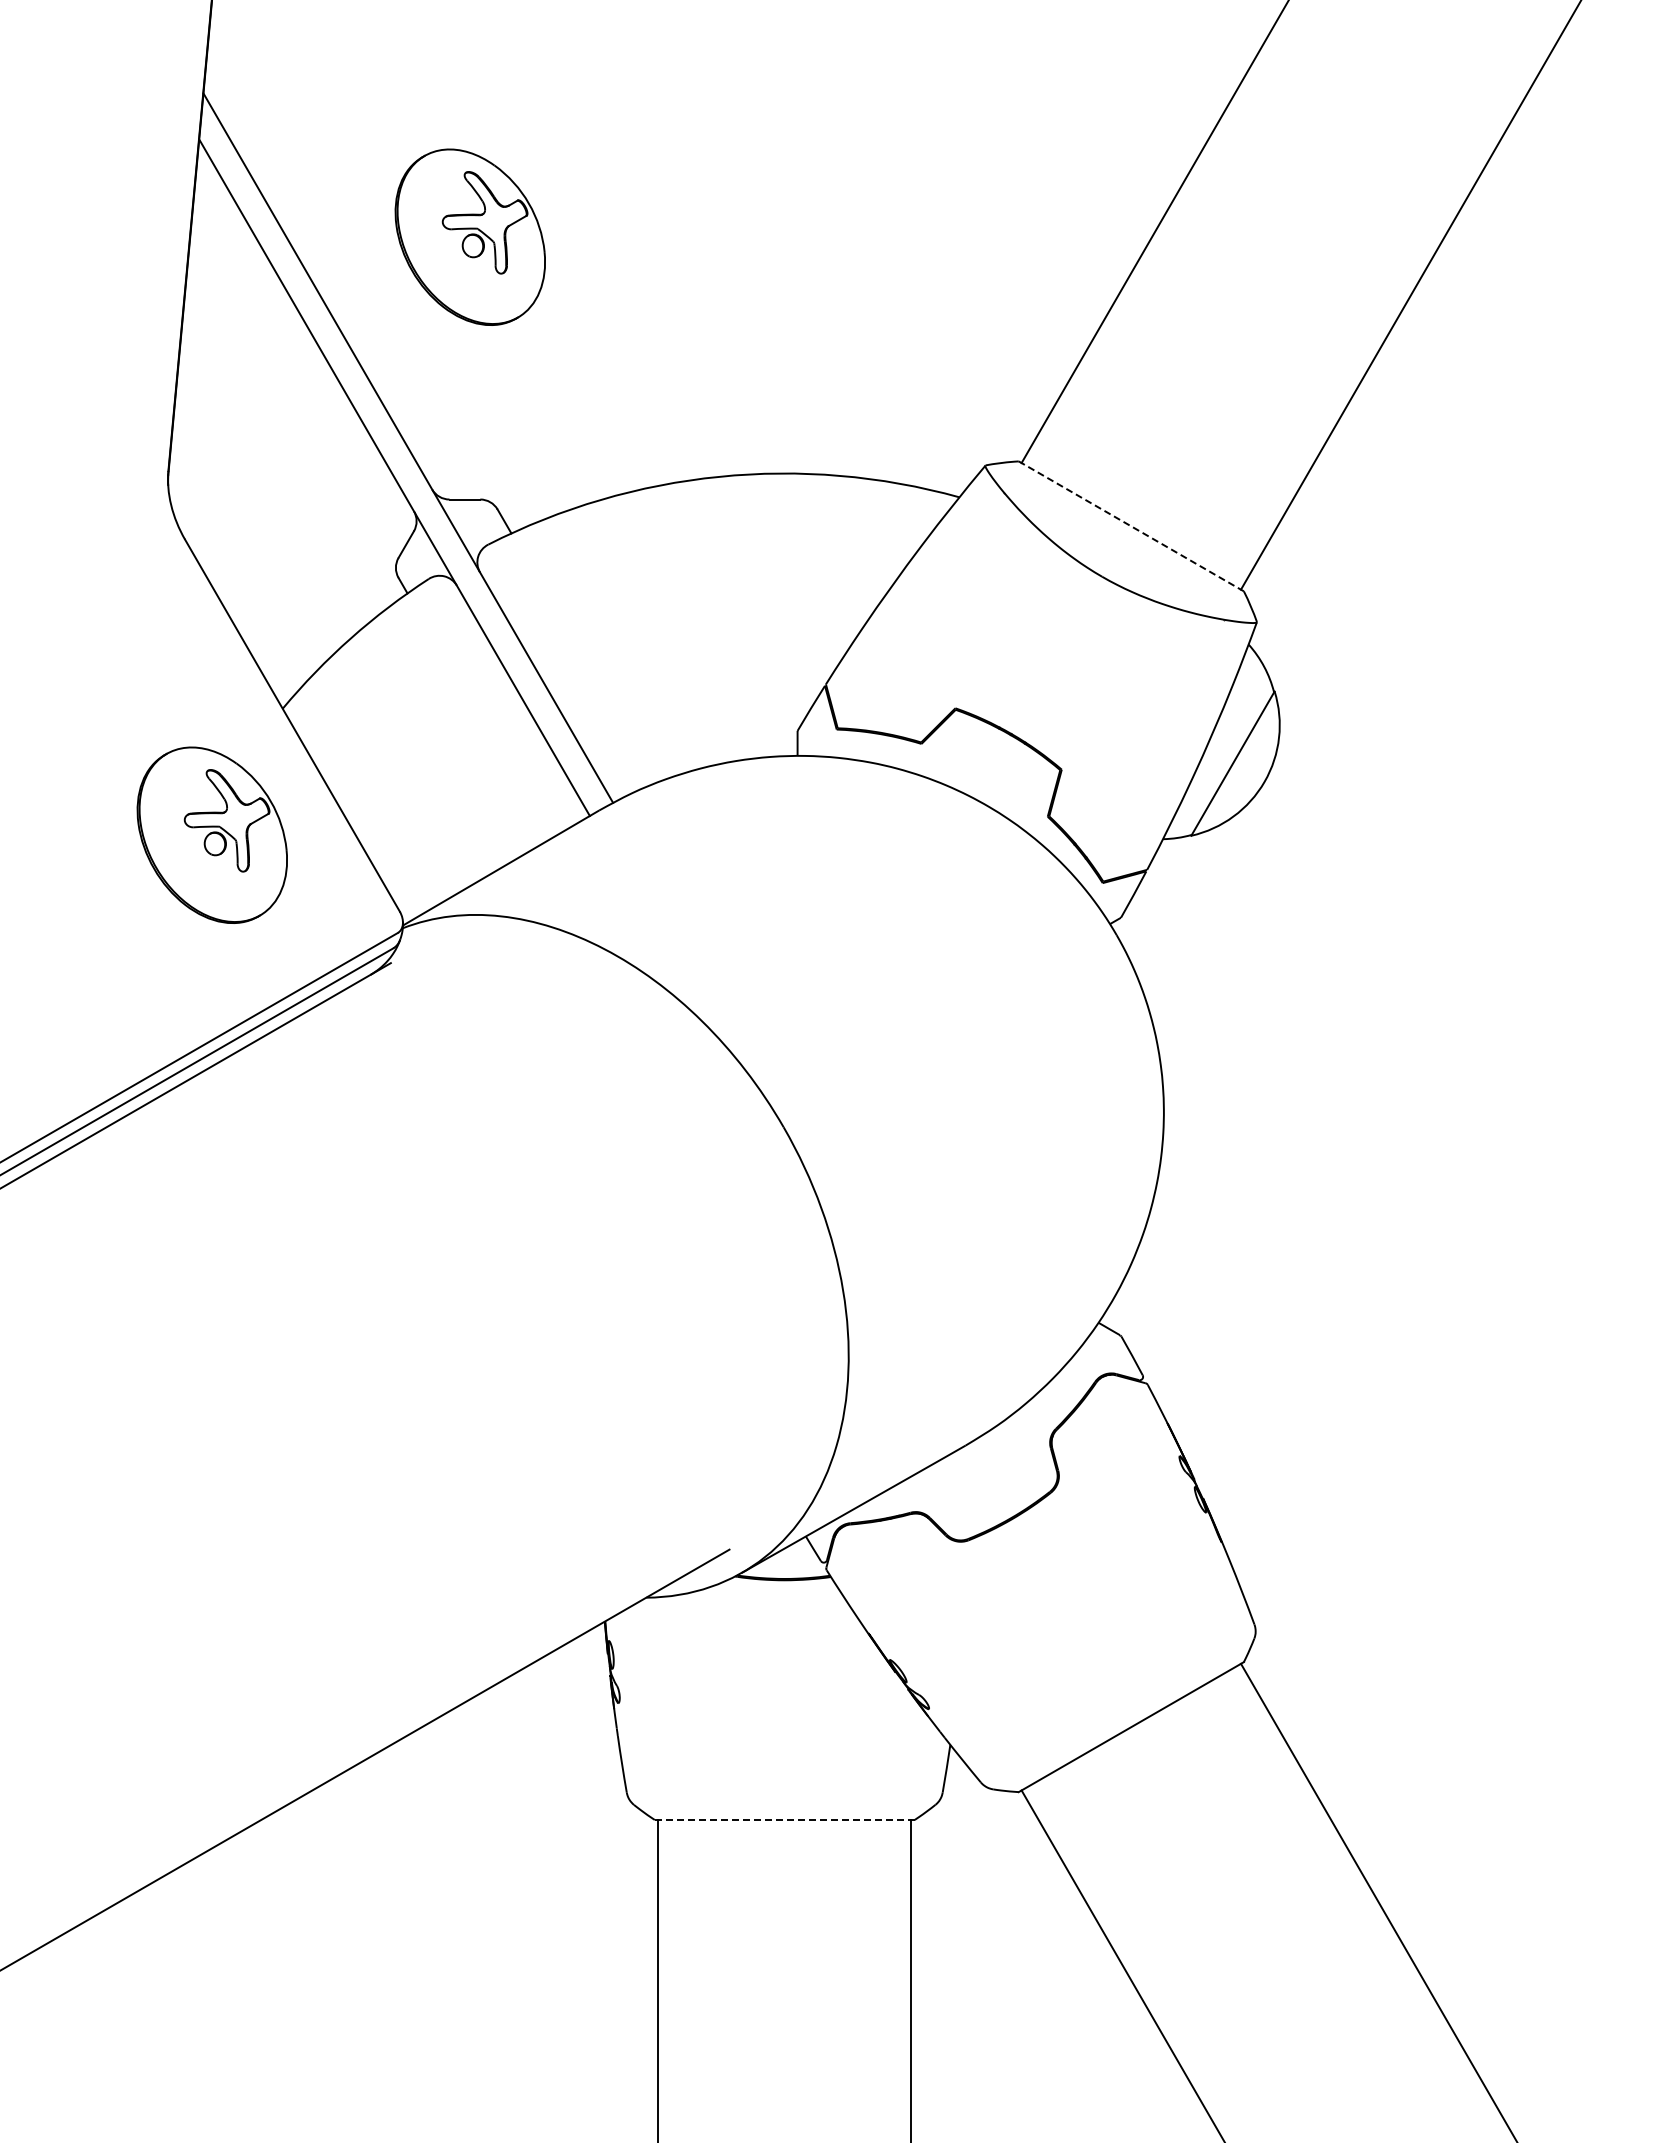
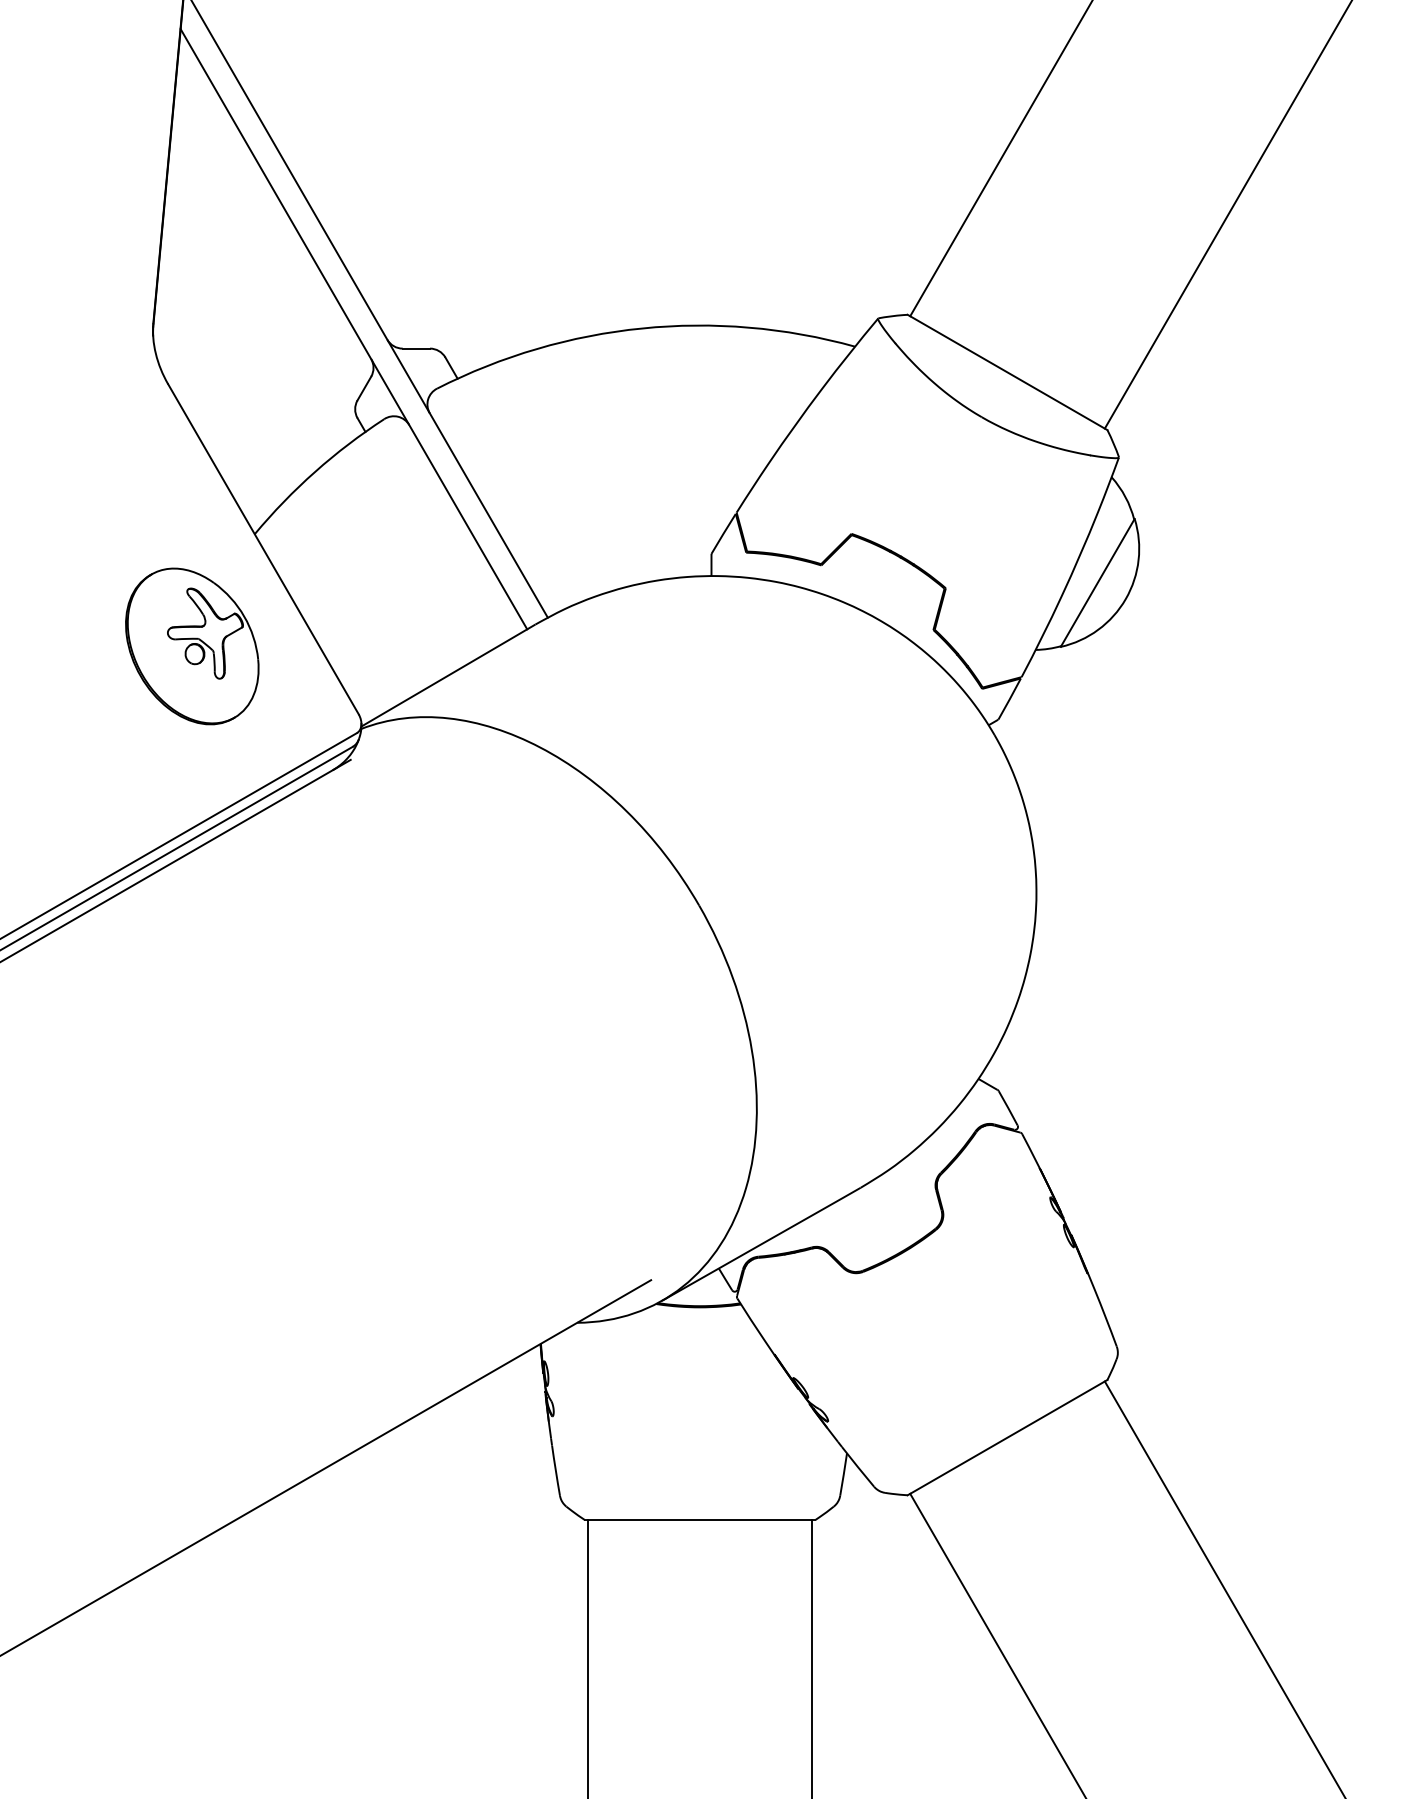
part: (469, 236) -> (420, 115), removed
line: (1131, 526) -> (1007, 372), dashed -> solid
line: (784, 1819) -> (699, 1519), dashed -> solid

